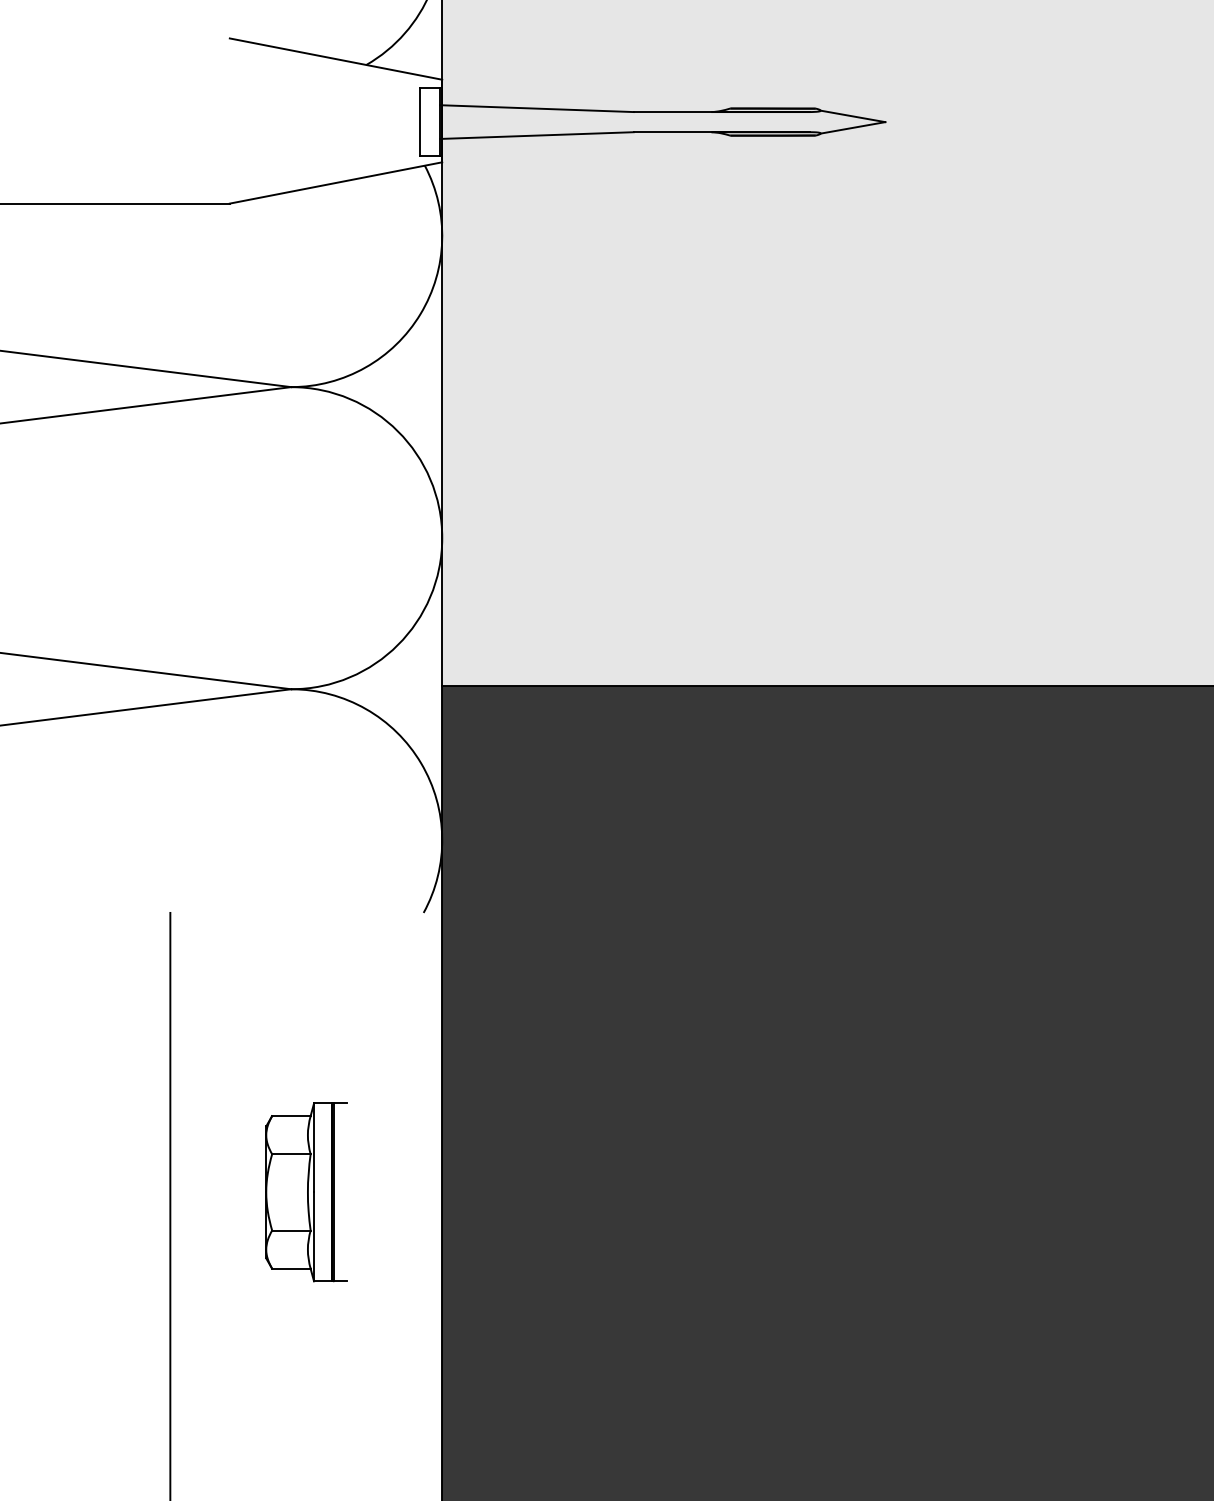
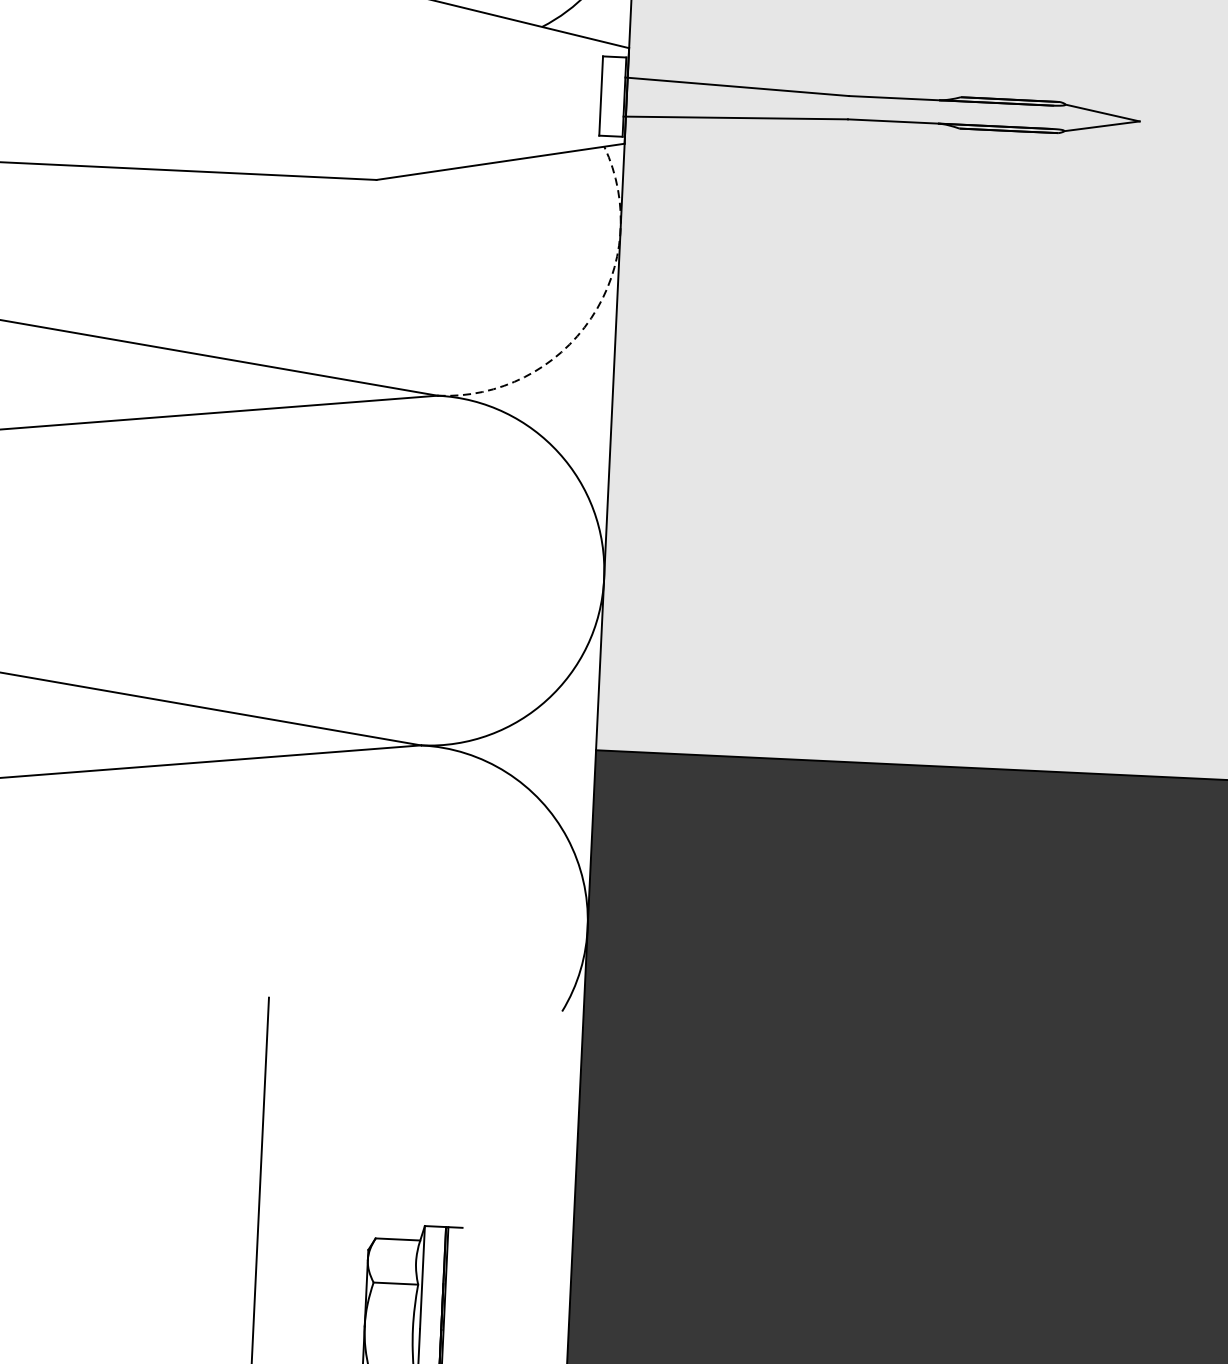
arc: (420, 314) -> (591, 318), solid -> dashed

